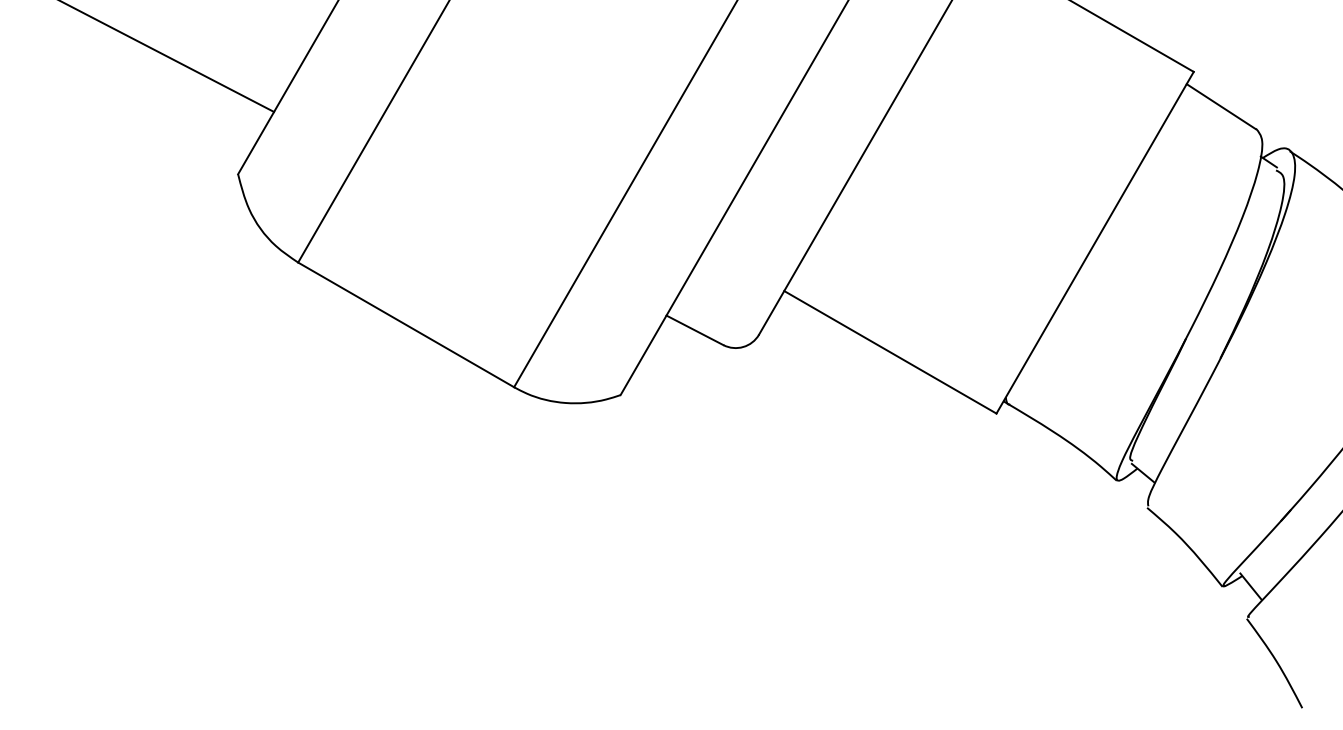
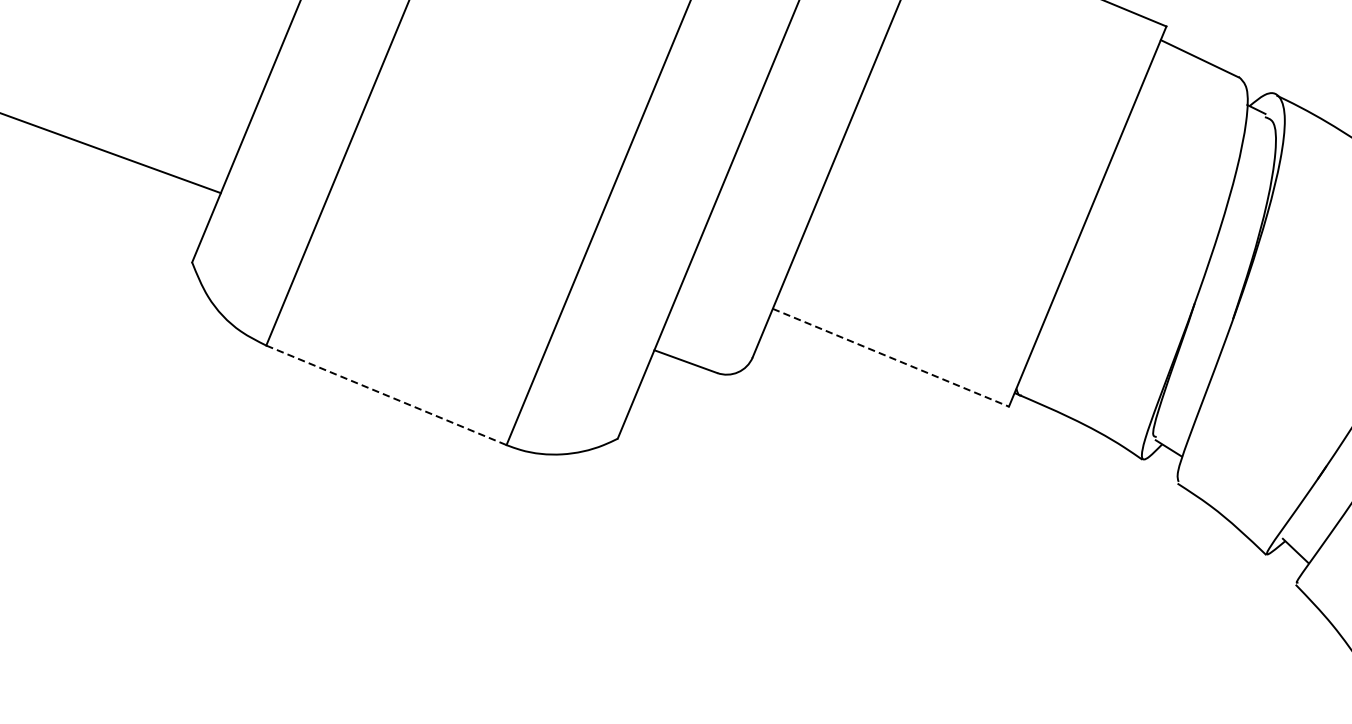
line: (406, 324) -> (386, 394), solid -> dashed
line: (890, 352) -> (891, 357), solid -> dashed

